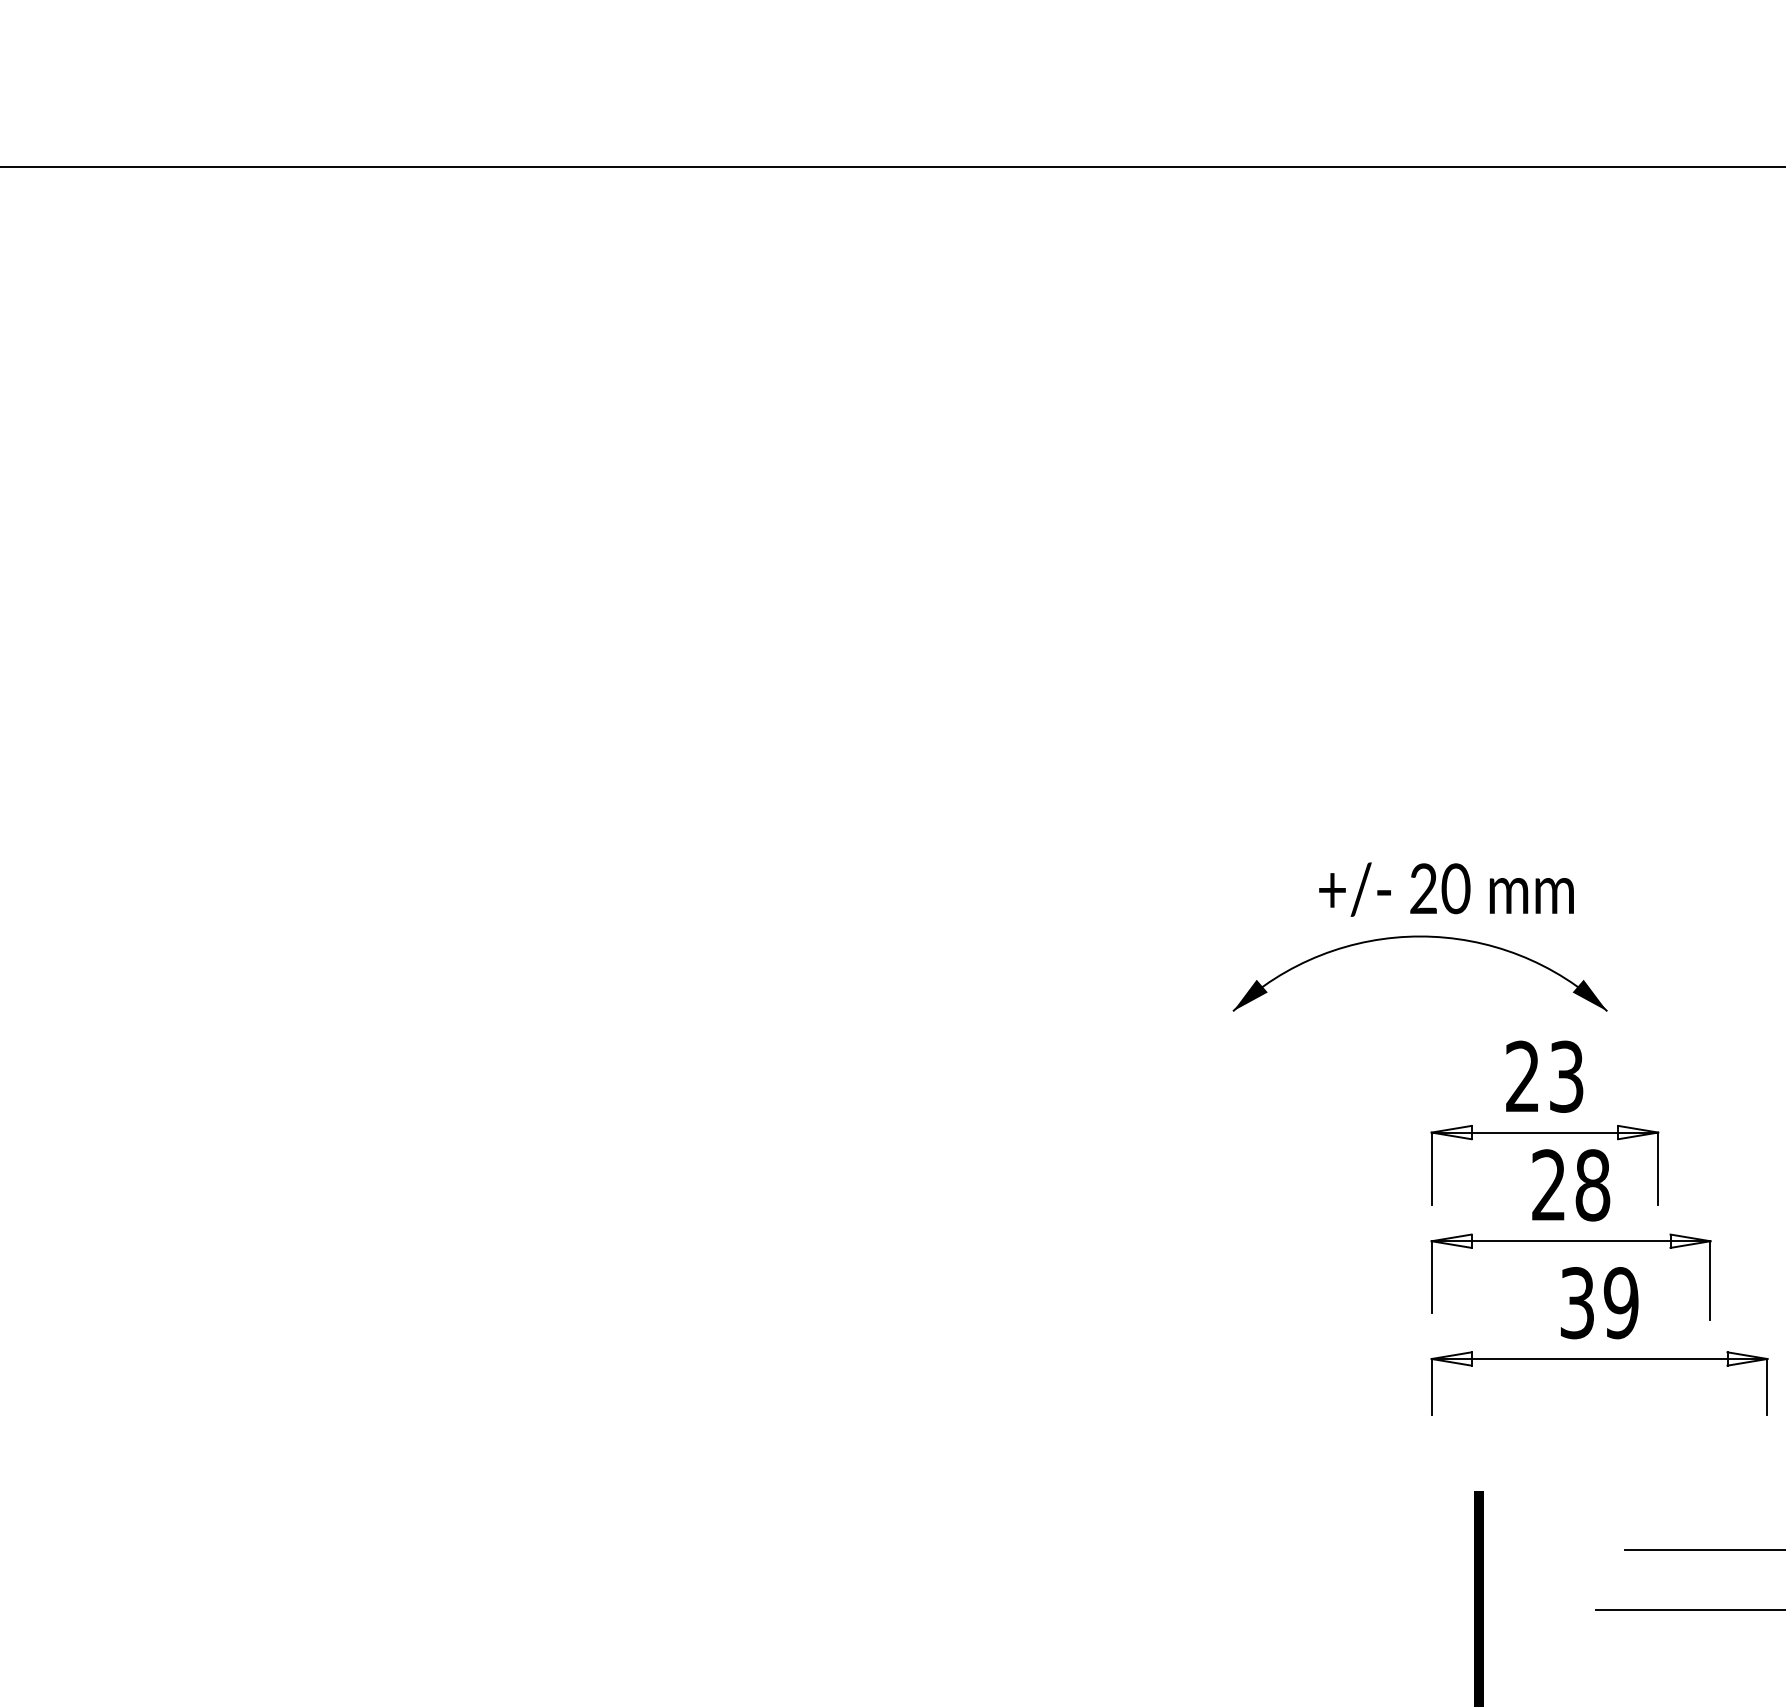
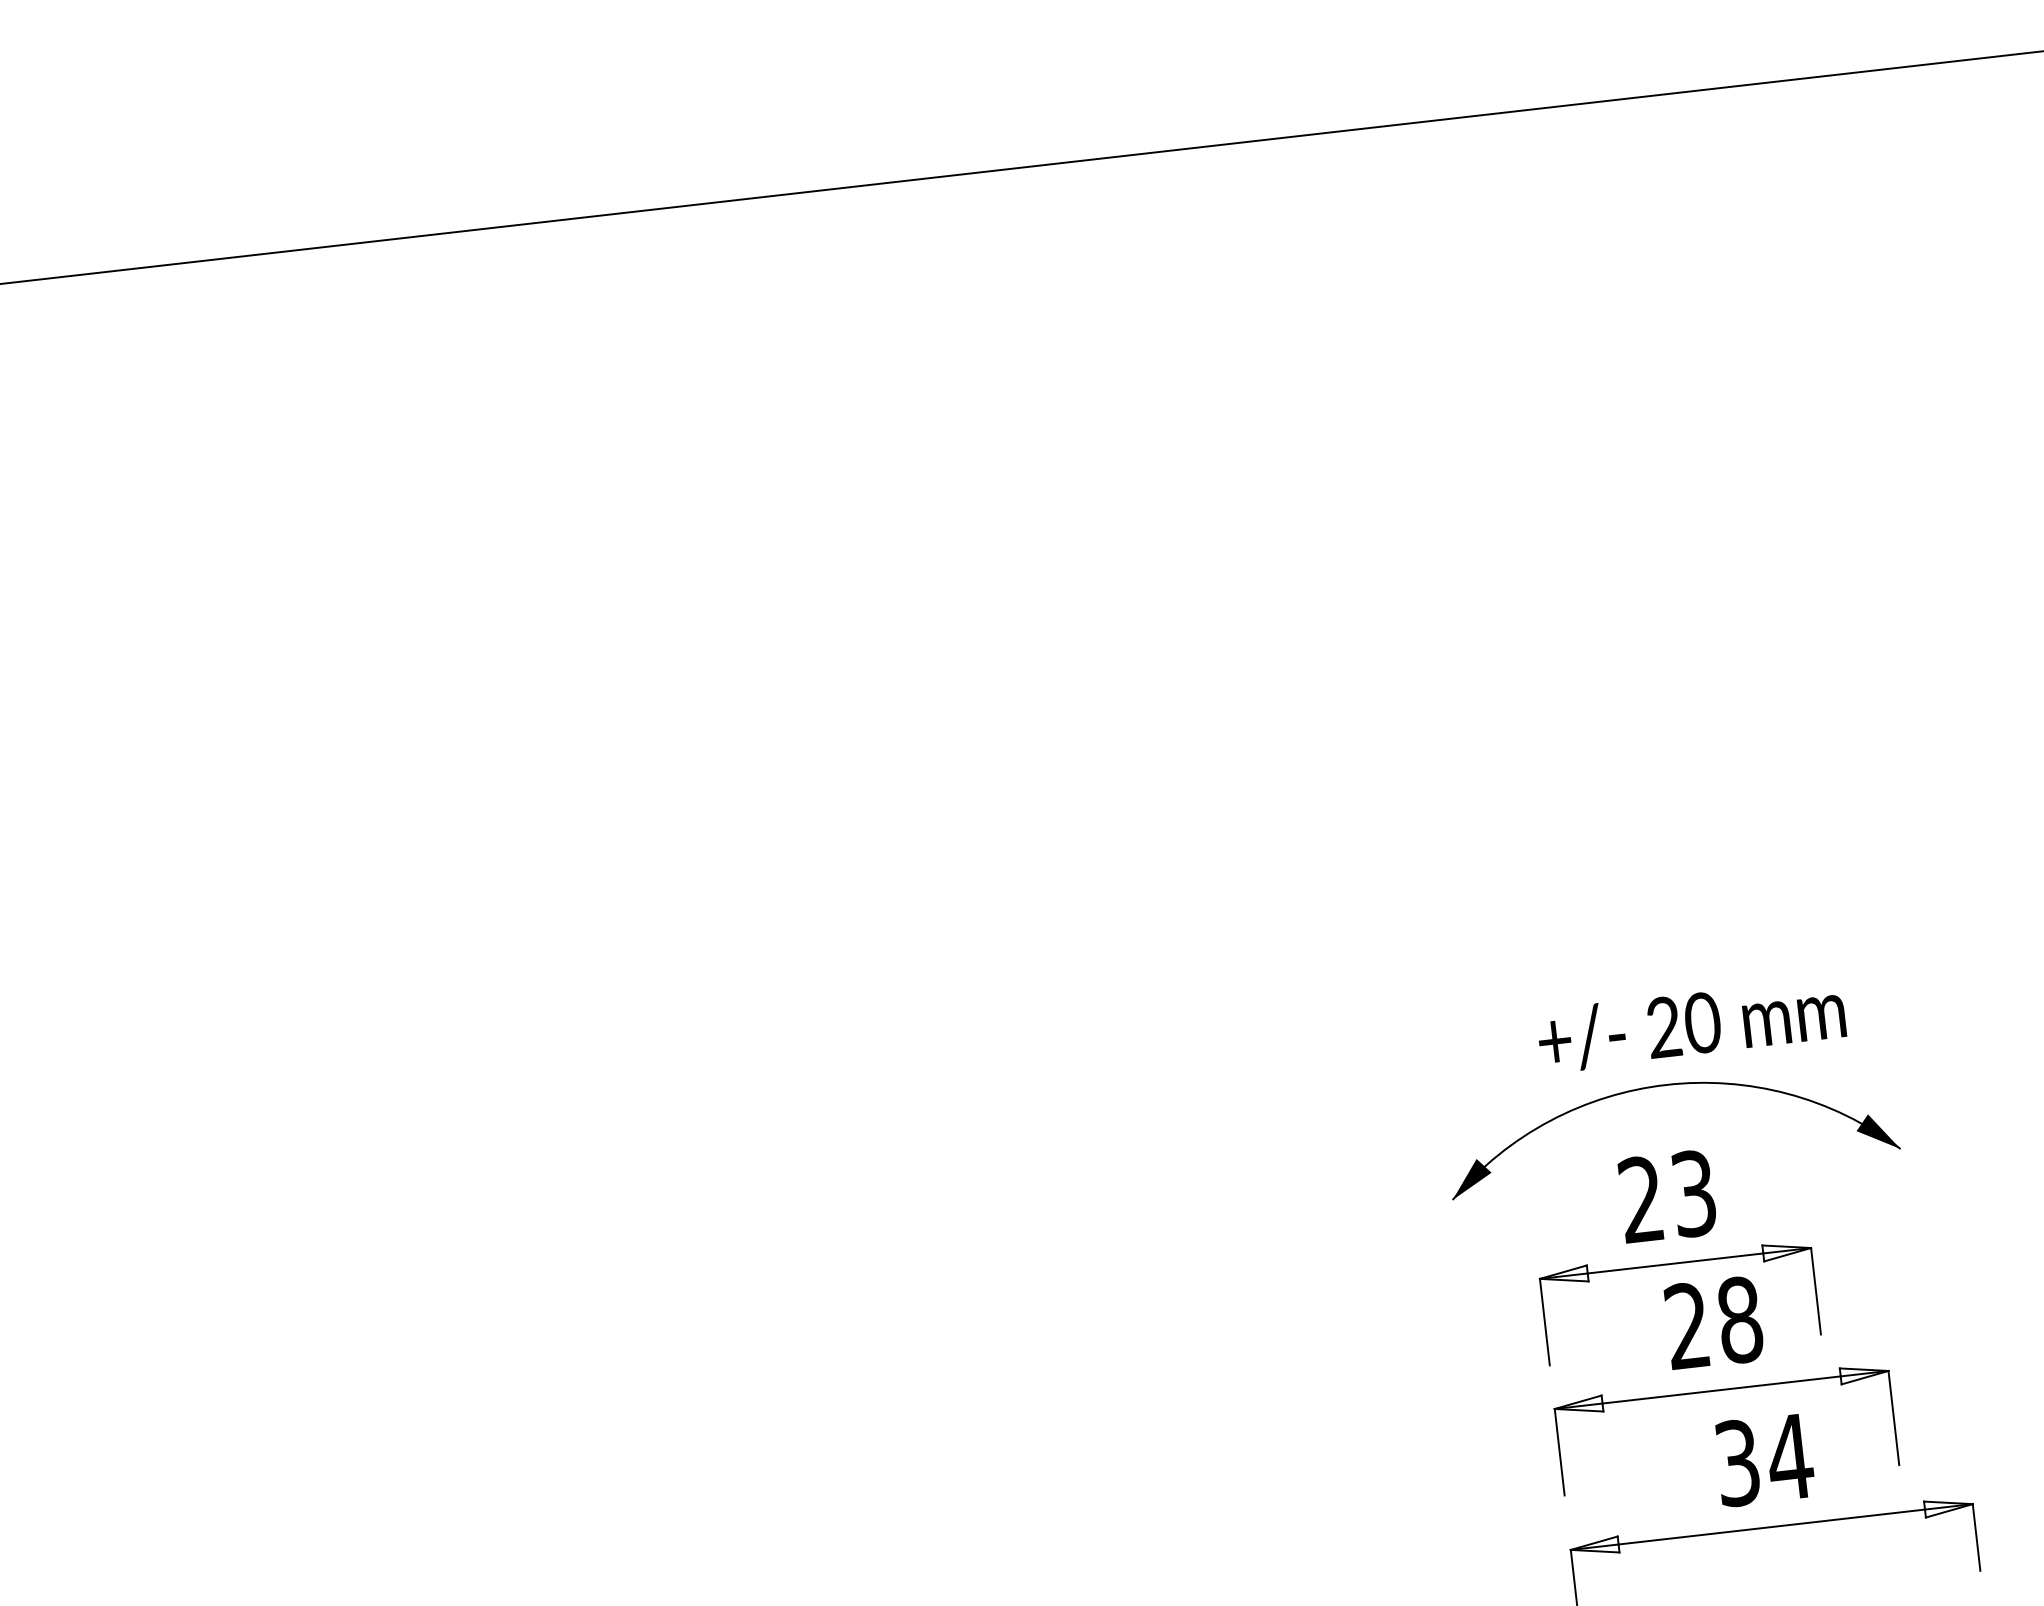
part: (1419, 936) -> (1665, 1085), moved
text: (1620, 1303) -> (1789, 1457), 39 -> 34

